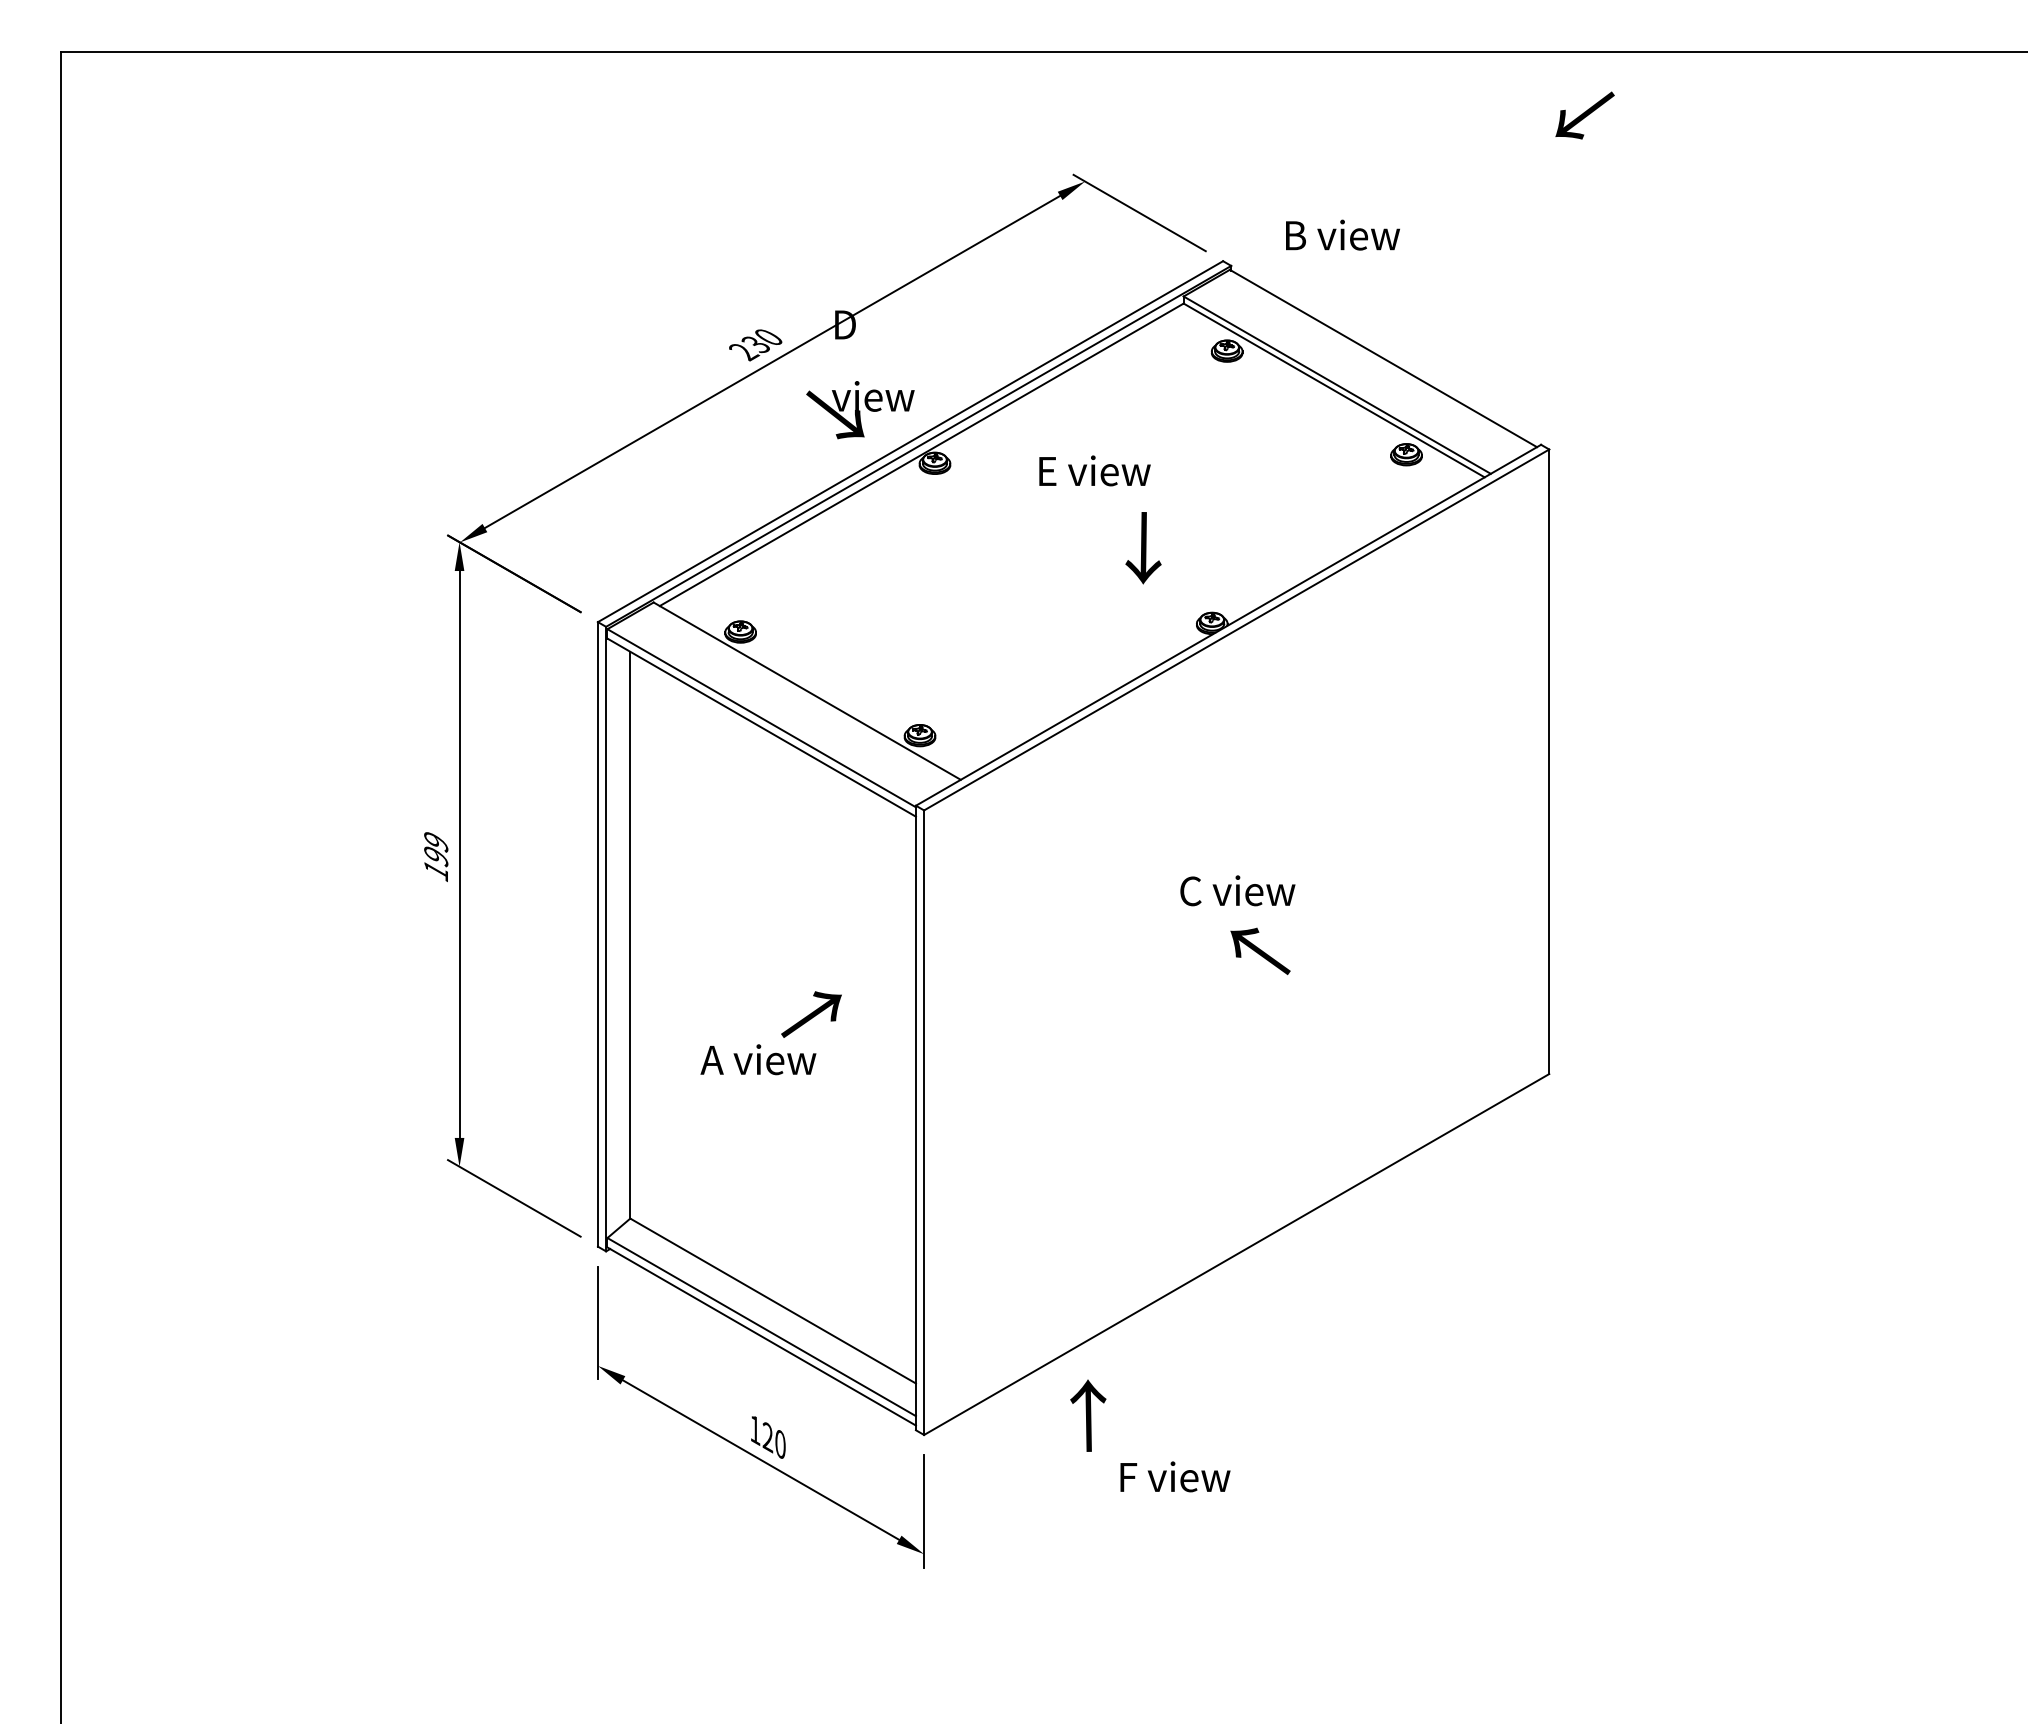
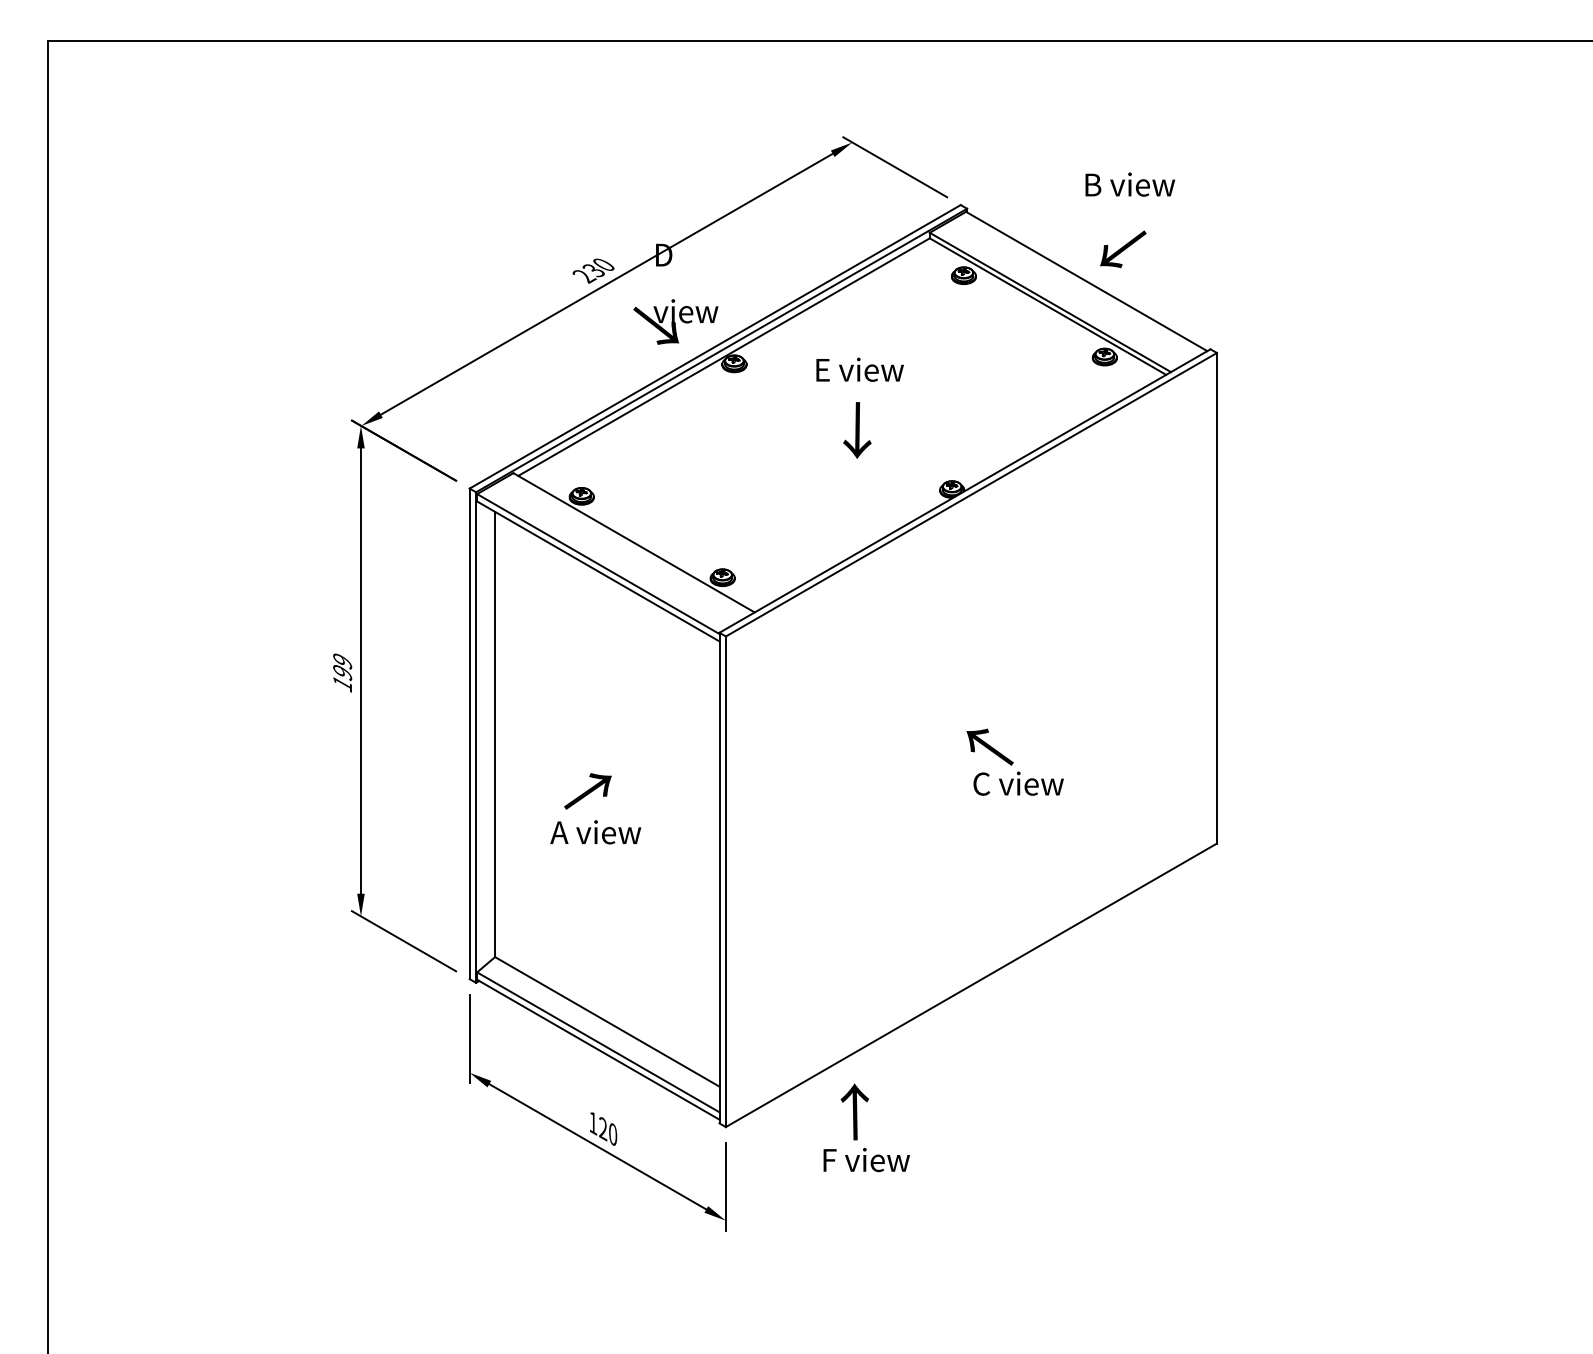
text: (1584, 115) -> (1122, 249), moved
text: (1342, 234) -> (1129, 184), moved
text: (1143, 548) -> (857, 430), moved
text: (1237, 890) -> (1018, 783), moved
text: (811, 1014) -> (587, 791), moved
text: (1175, 1476) -> (866, 1159), moved

